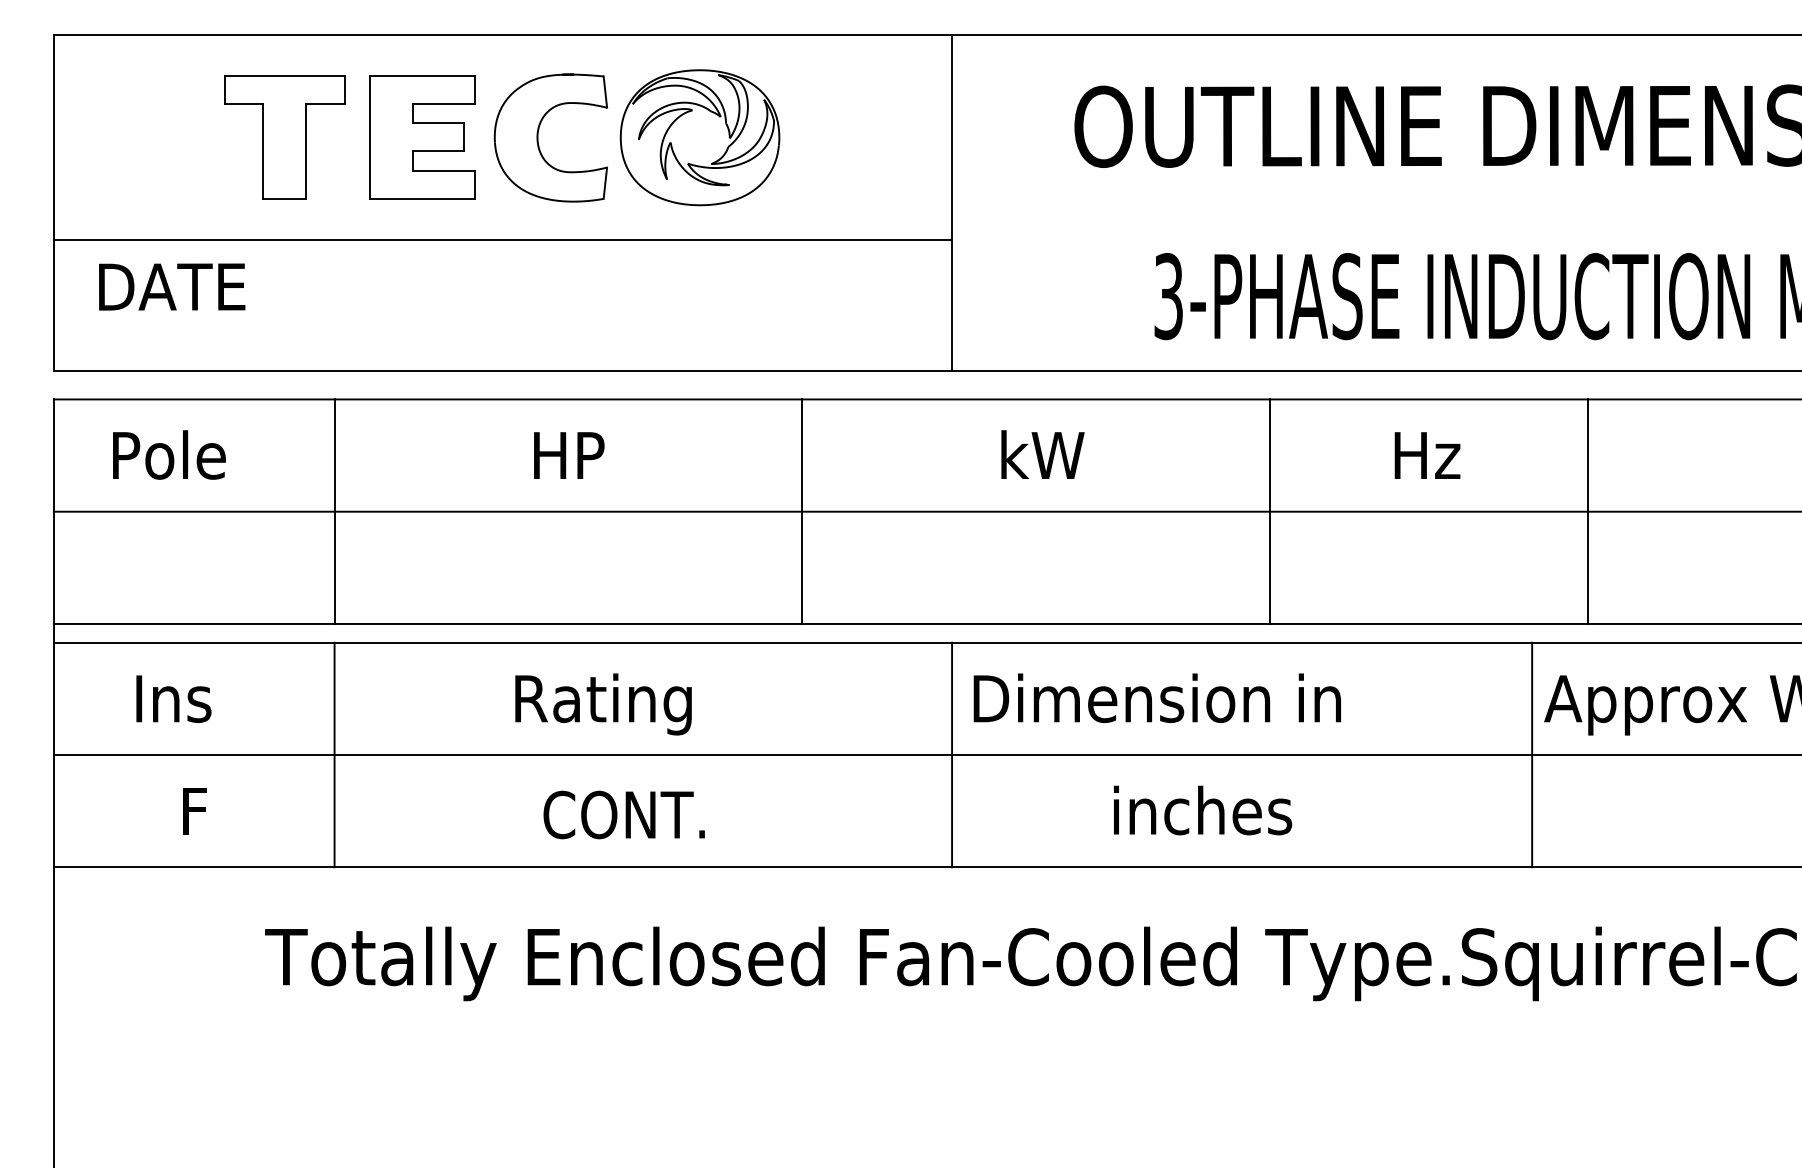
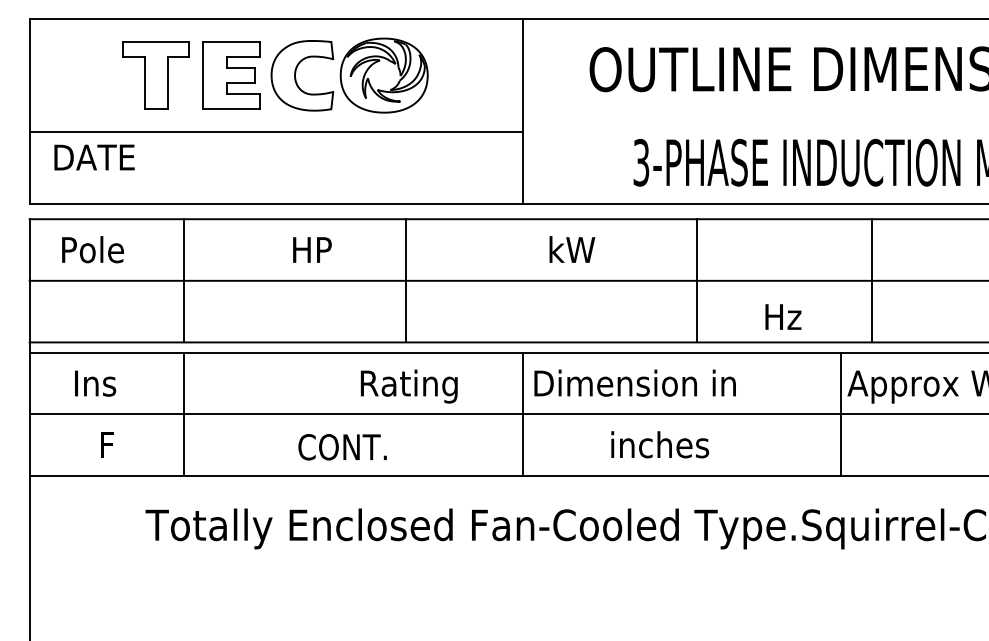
text: (1427, 454) -> (783, 316), moved
line: (802, 511) -> (406, 280), moved
text: (603, 704) -> (409, 386), moved

